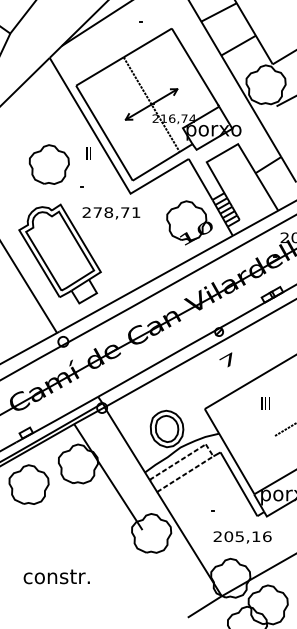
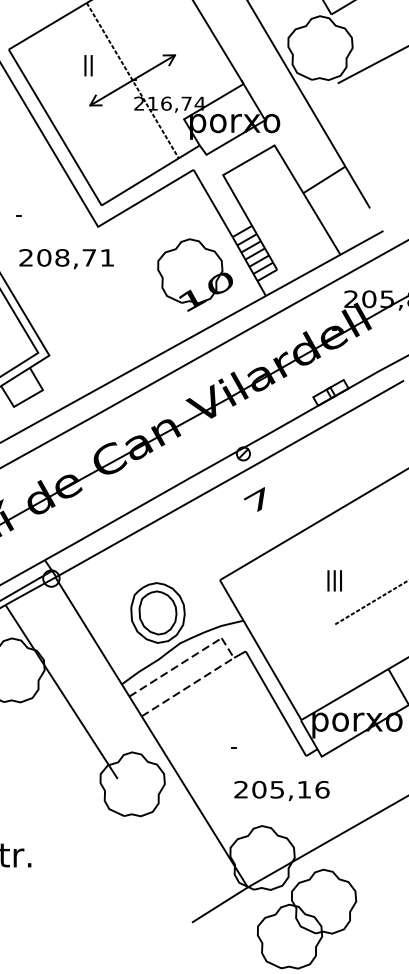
text: (88, 153) -> (88, 65), moved
text: (97, 212) -> (43, 257), 278,71 -> 208,71
text: (265, 403) -> (334, 580), moved

